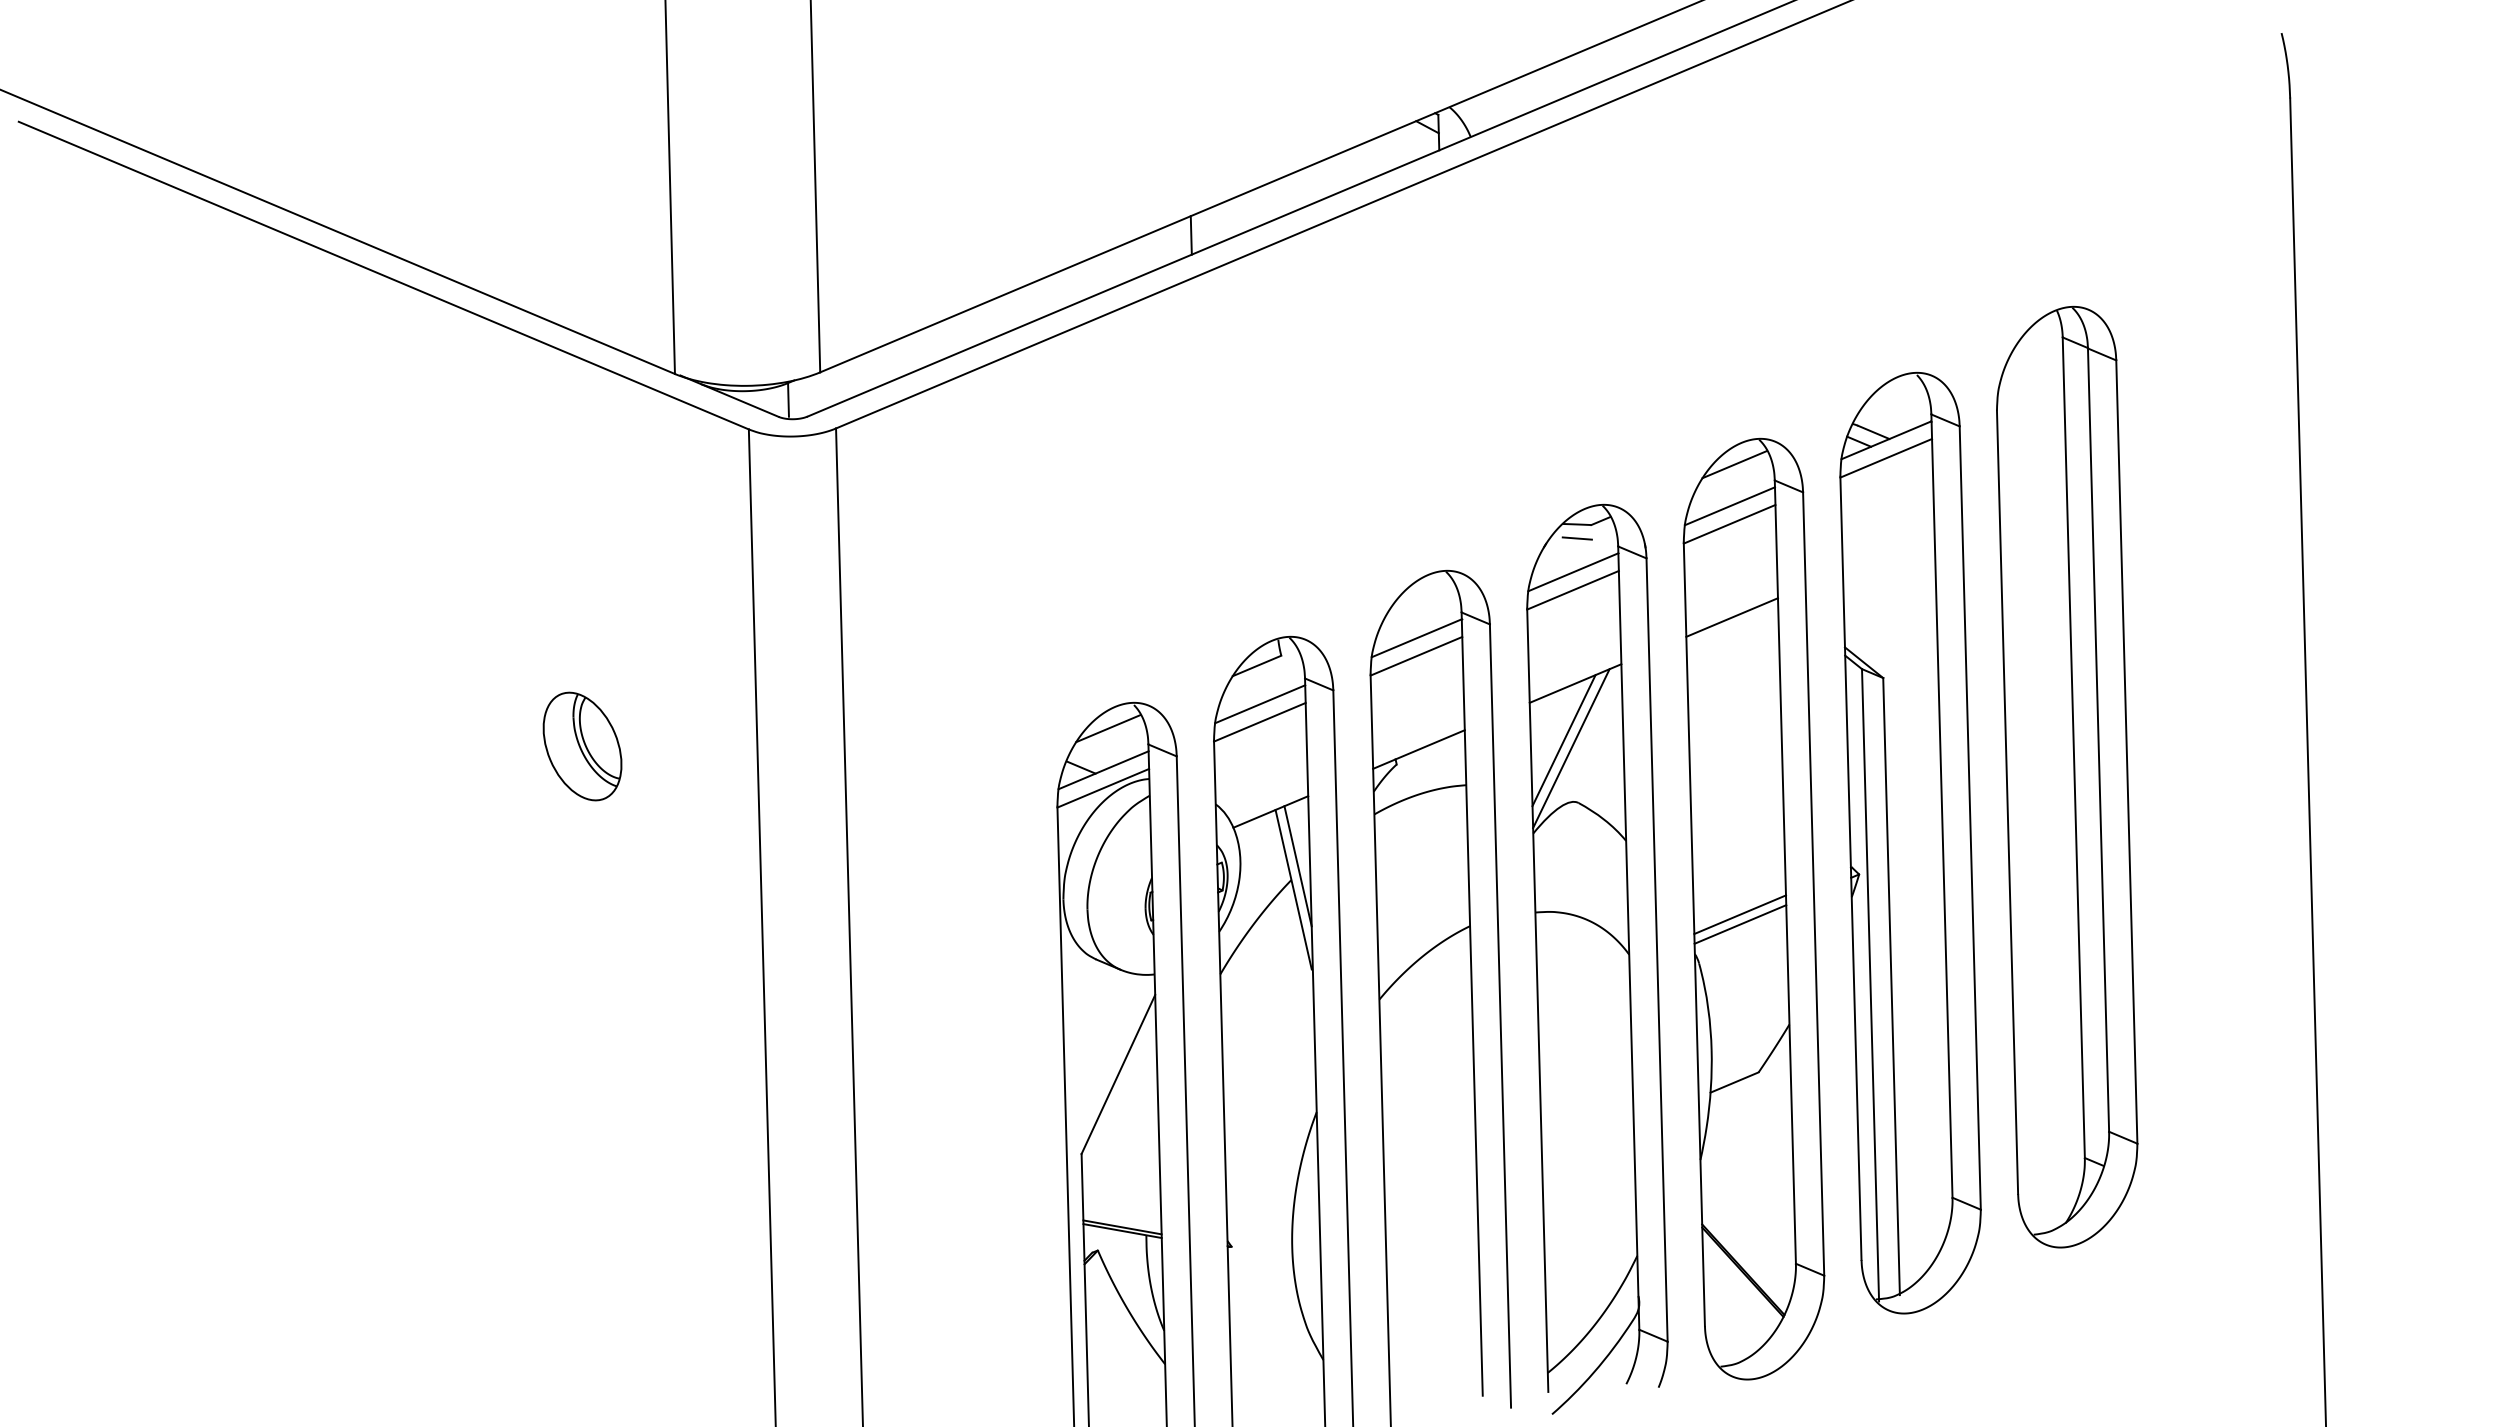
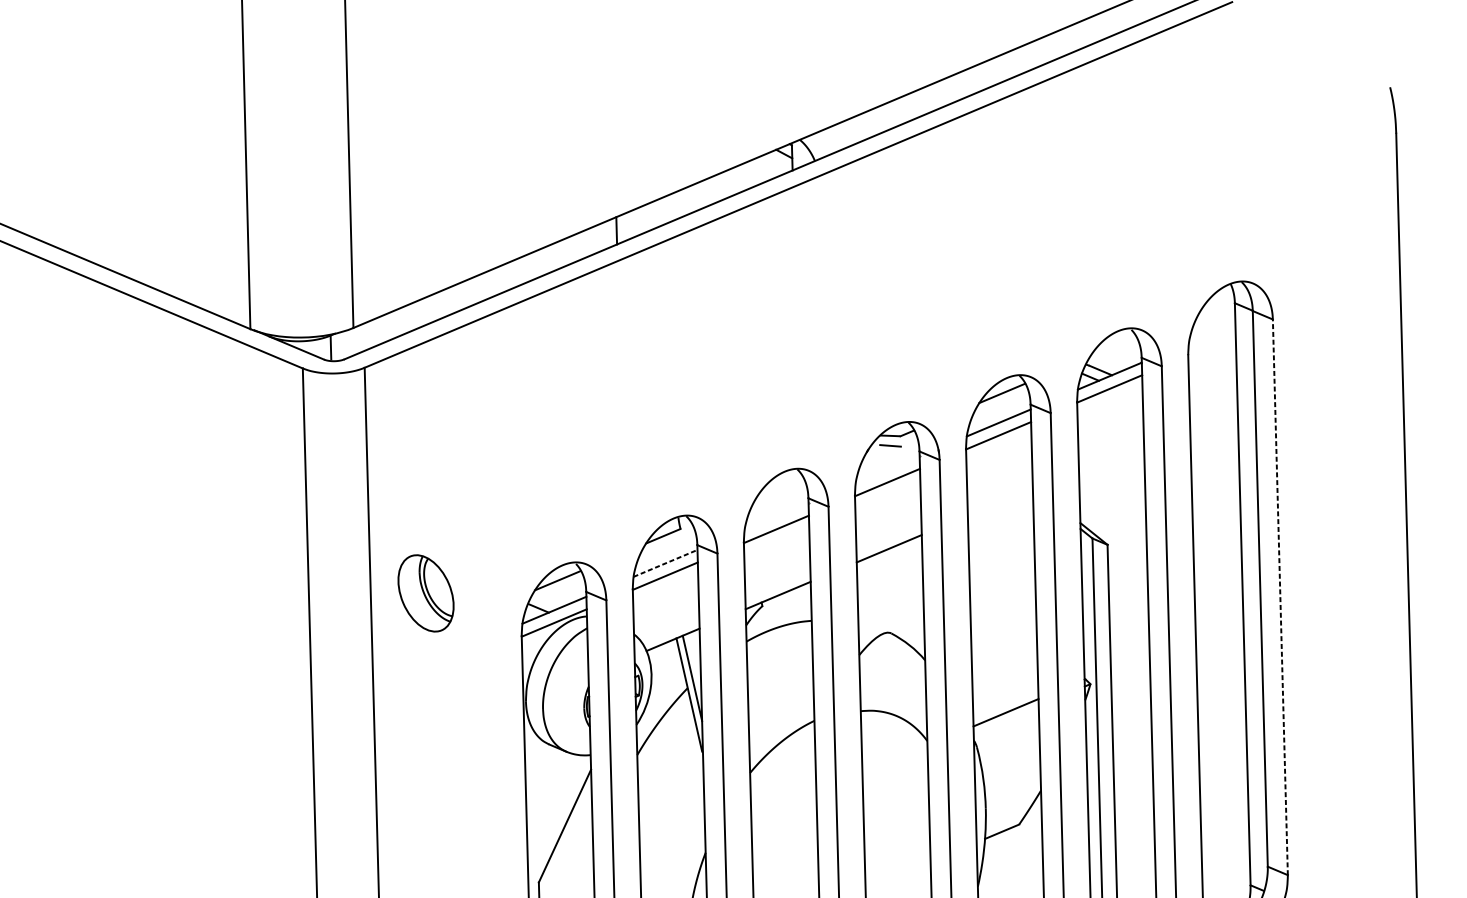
line: (1573, 572) -> (887, 469), removed
line: (1731, 617) -> (999, 501), removed
line: (1416, 638) -> (776, 516), removed
line: (1260, 704) -> (665, 563), solid -> dashed
line: (1563, 740) -> (880, 589), removed
part: (582, 746) -> (426, 593), moved
line: (1571, 748) -> (886, 594), removed
line: (2126, 752) -> (1280, 597), solid -> dashed
line: (1740, 924) -> (1006, 719), removed

